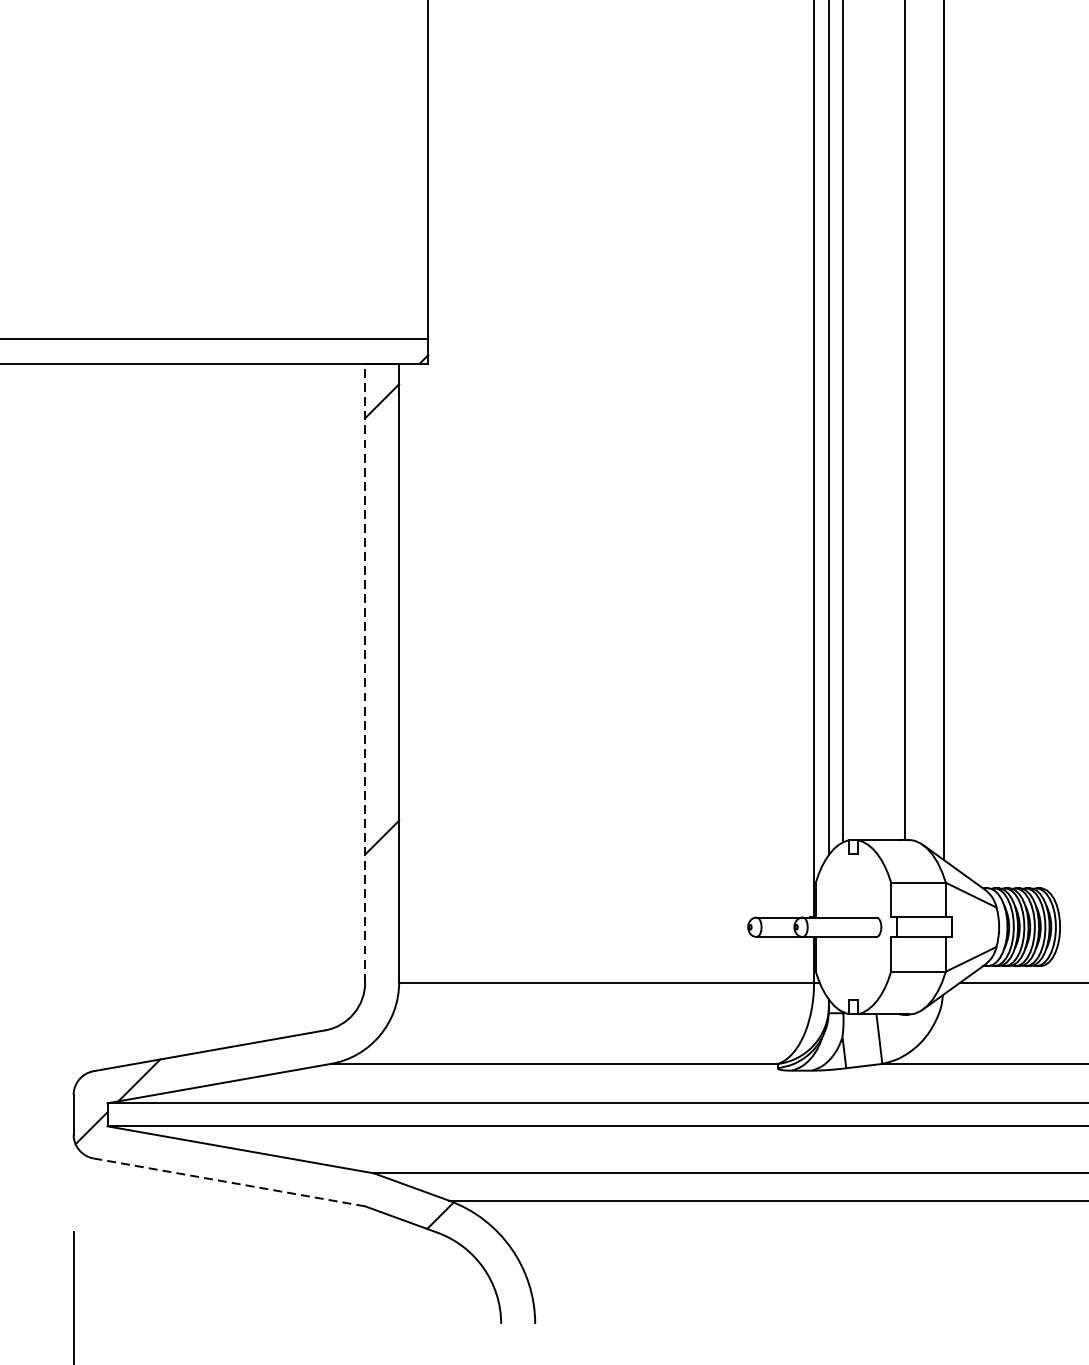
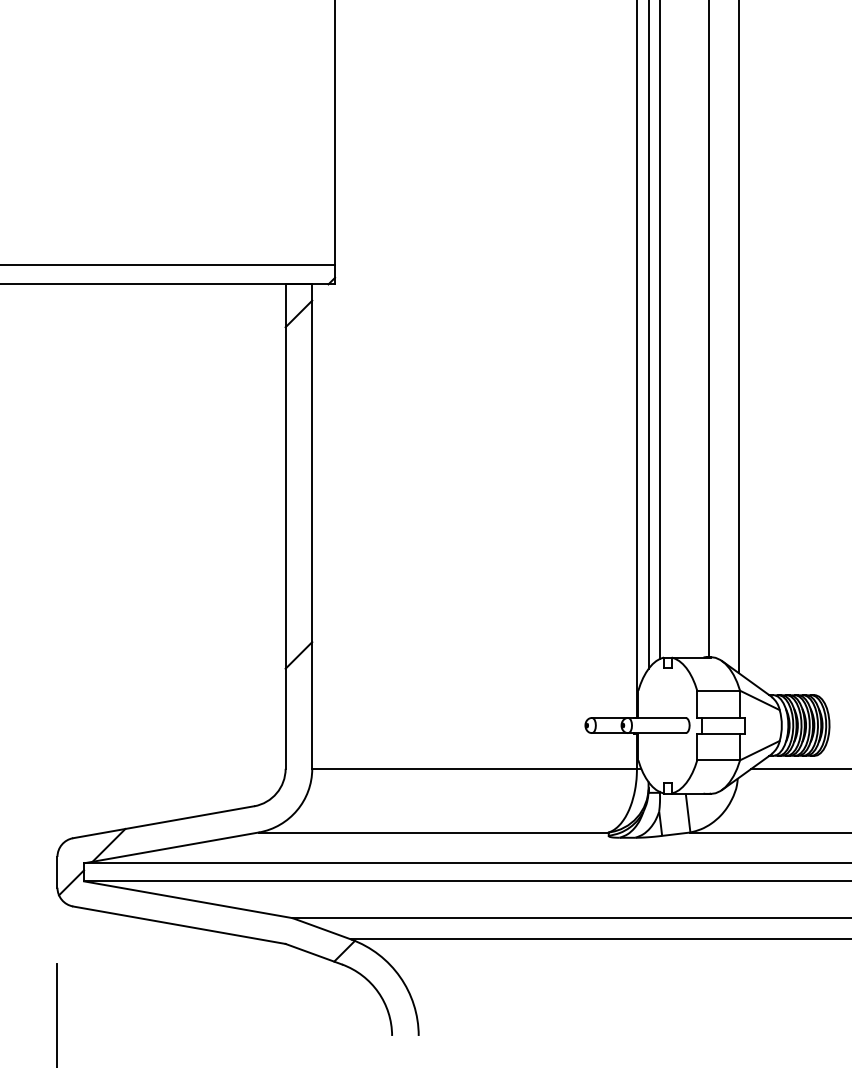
line: (364, 672) -> (285, 526), dashed -> solid
line: (229, 1182) -> (179, 925), dashed -> solid

